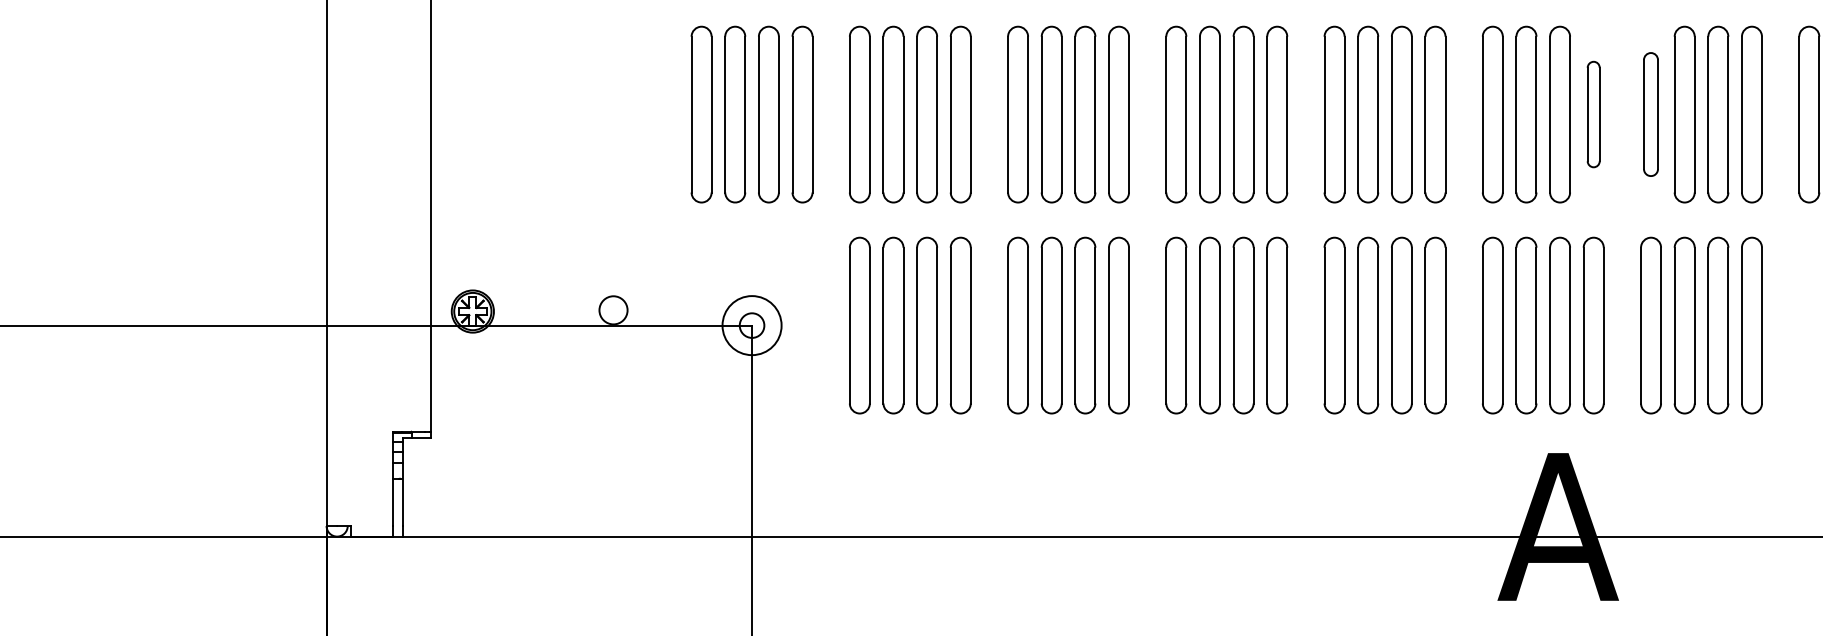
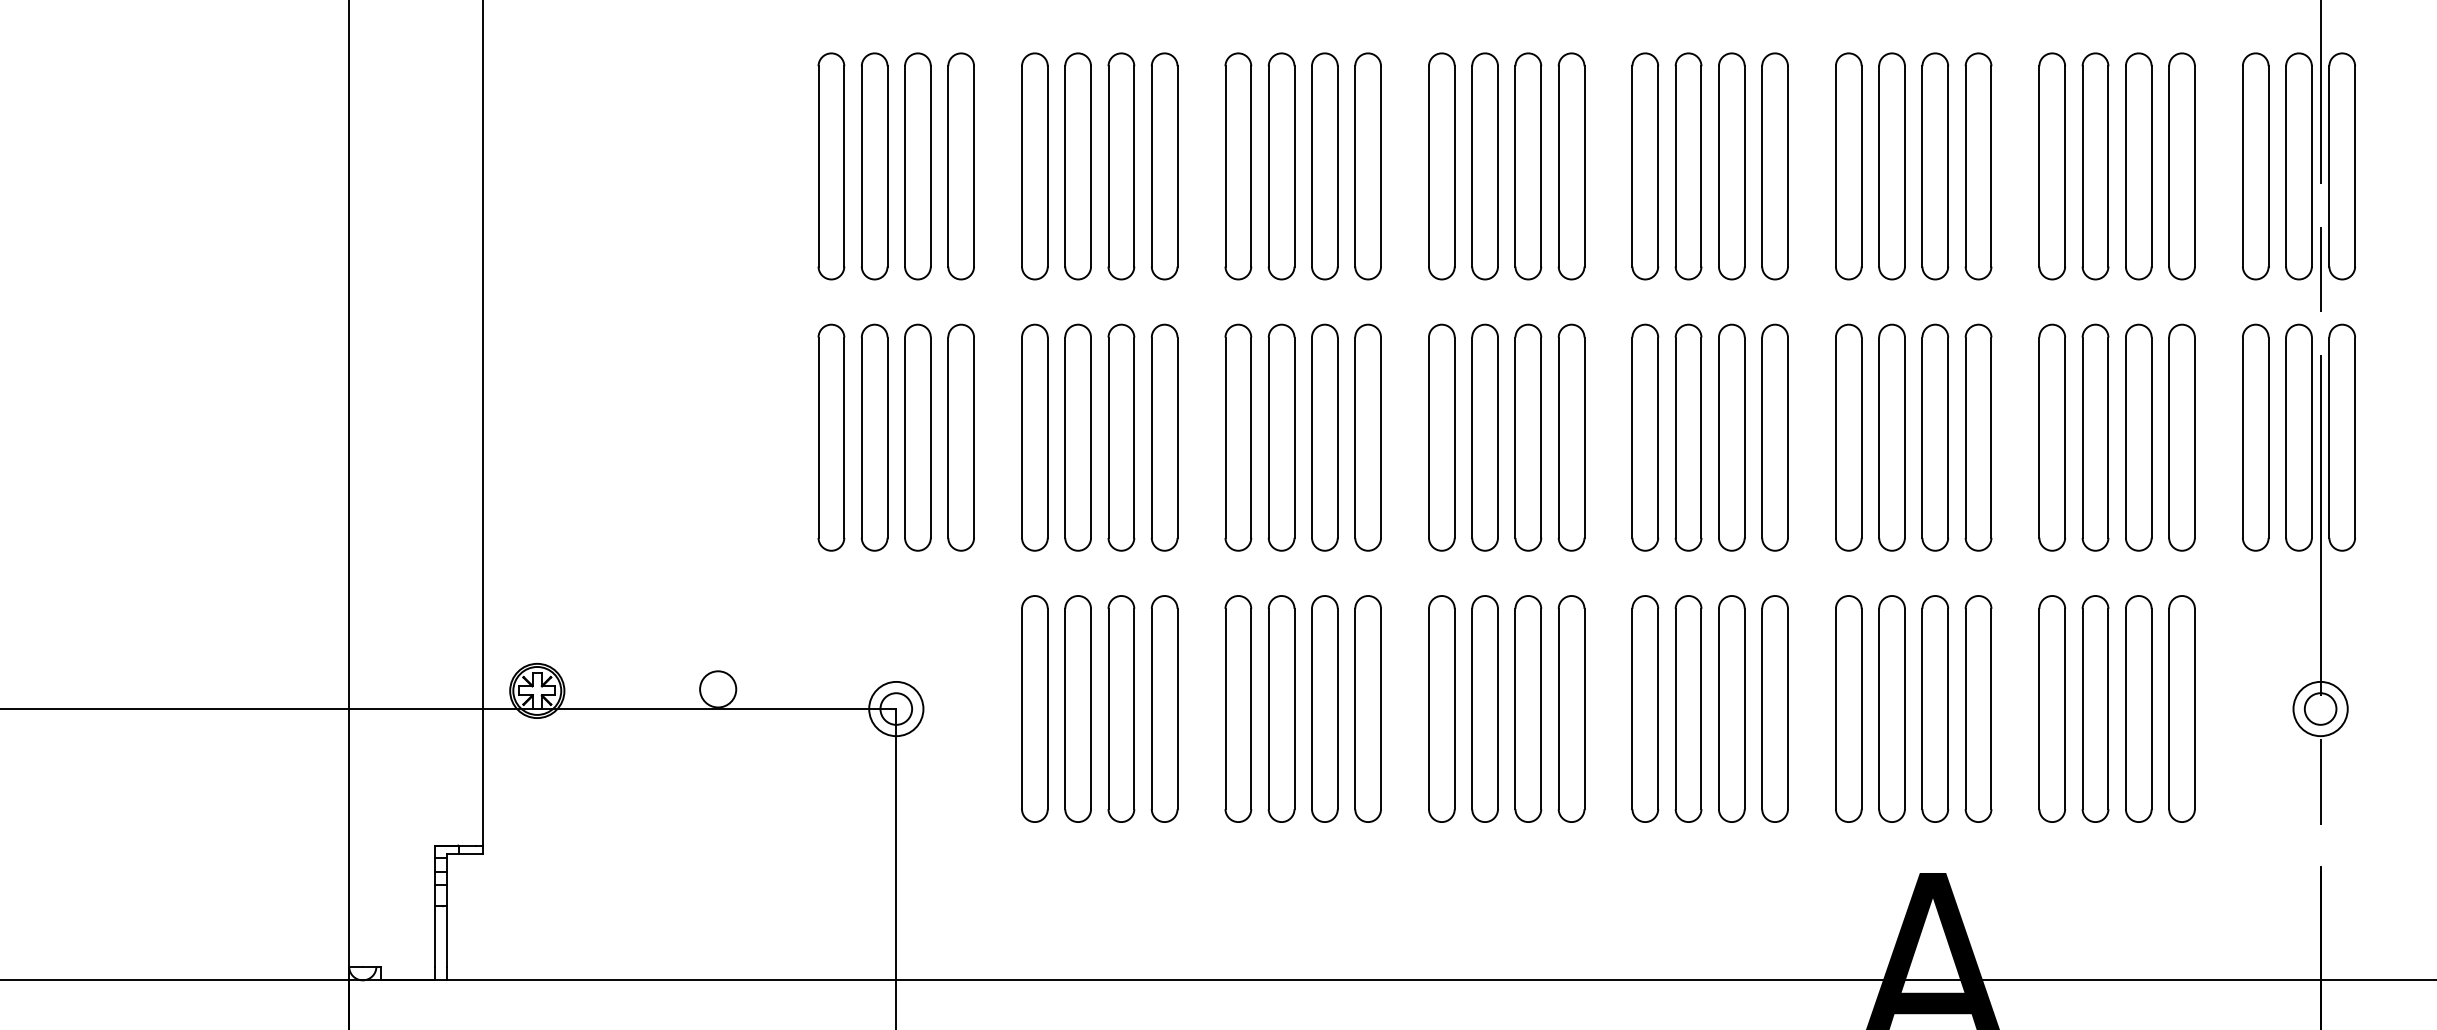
part: (1593, 114) -> (1978, 437), size x1.67
part: (1650, 114) -> (2051, 437), size x1.43
circle: (752, 325) -> (896, 708), size x0.71

